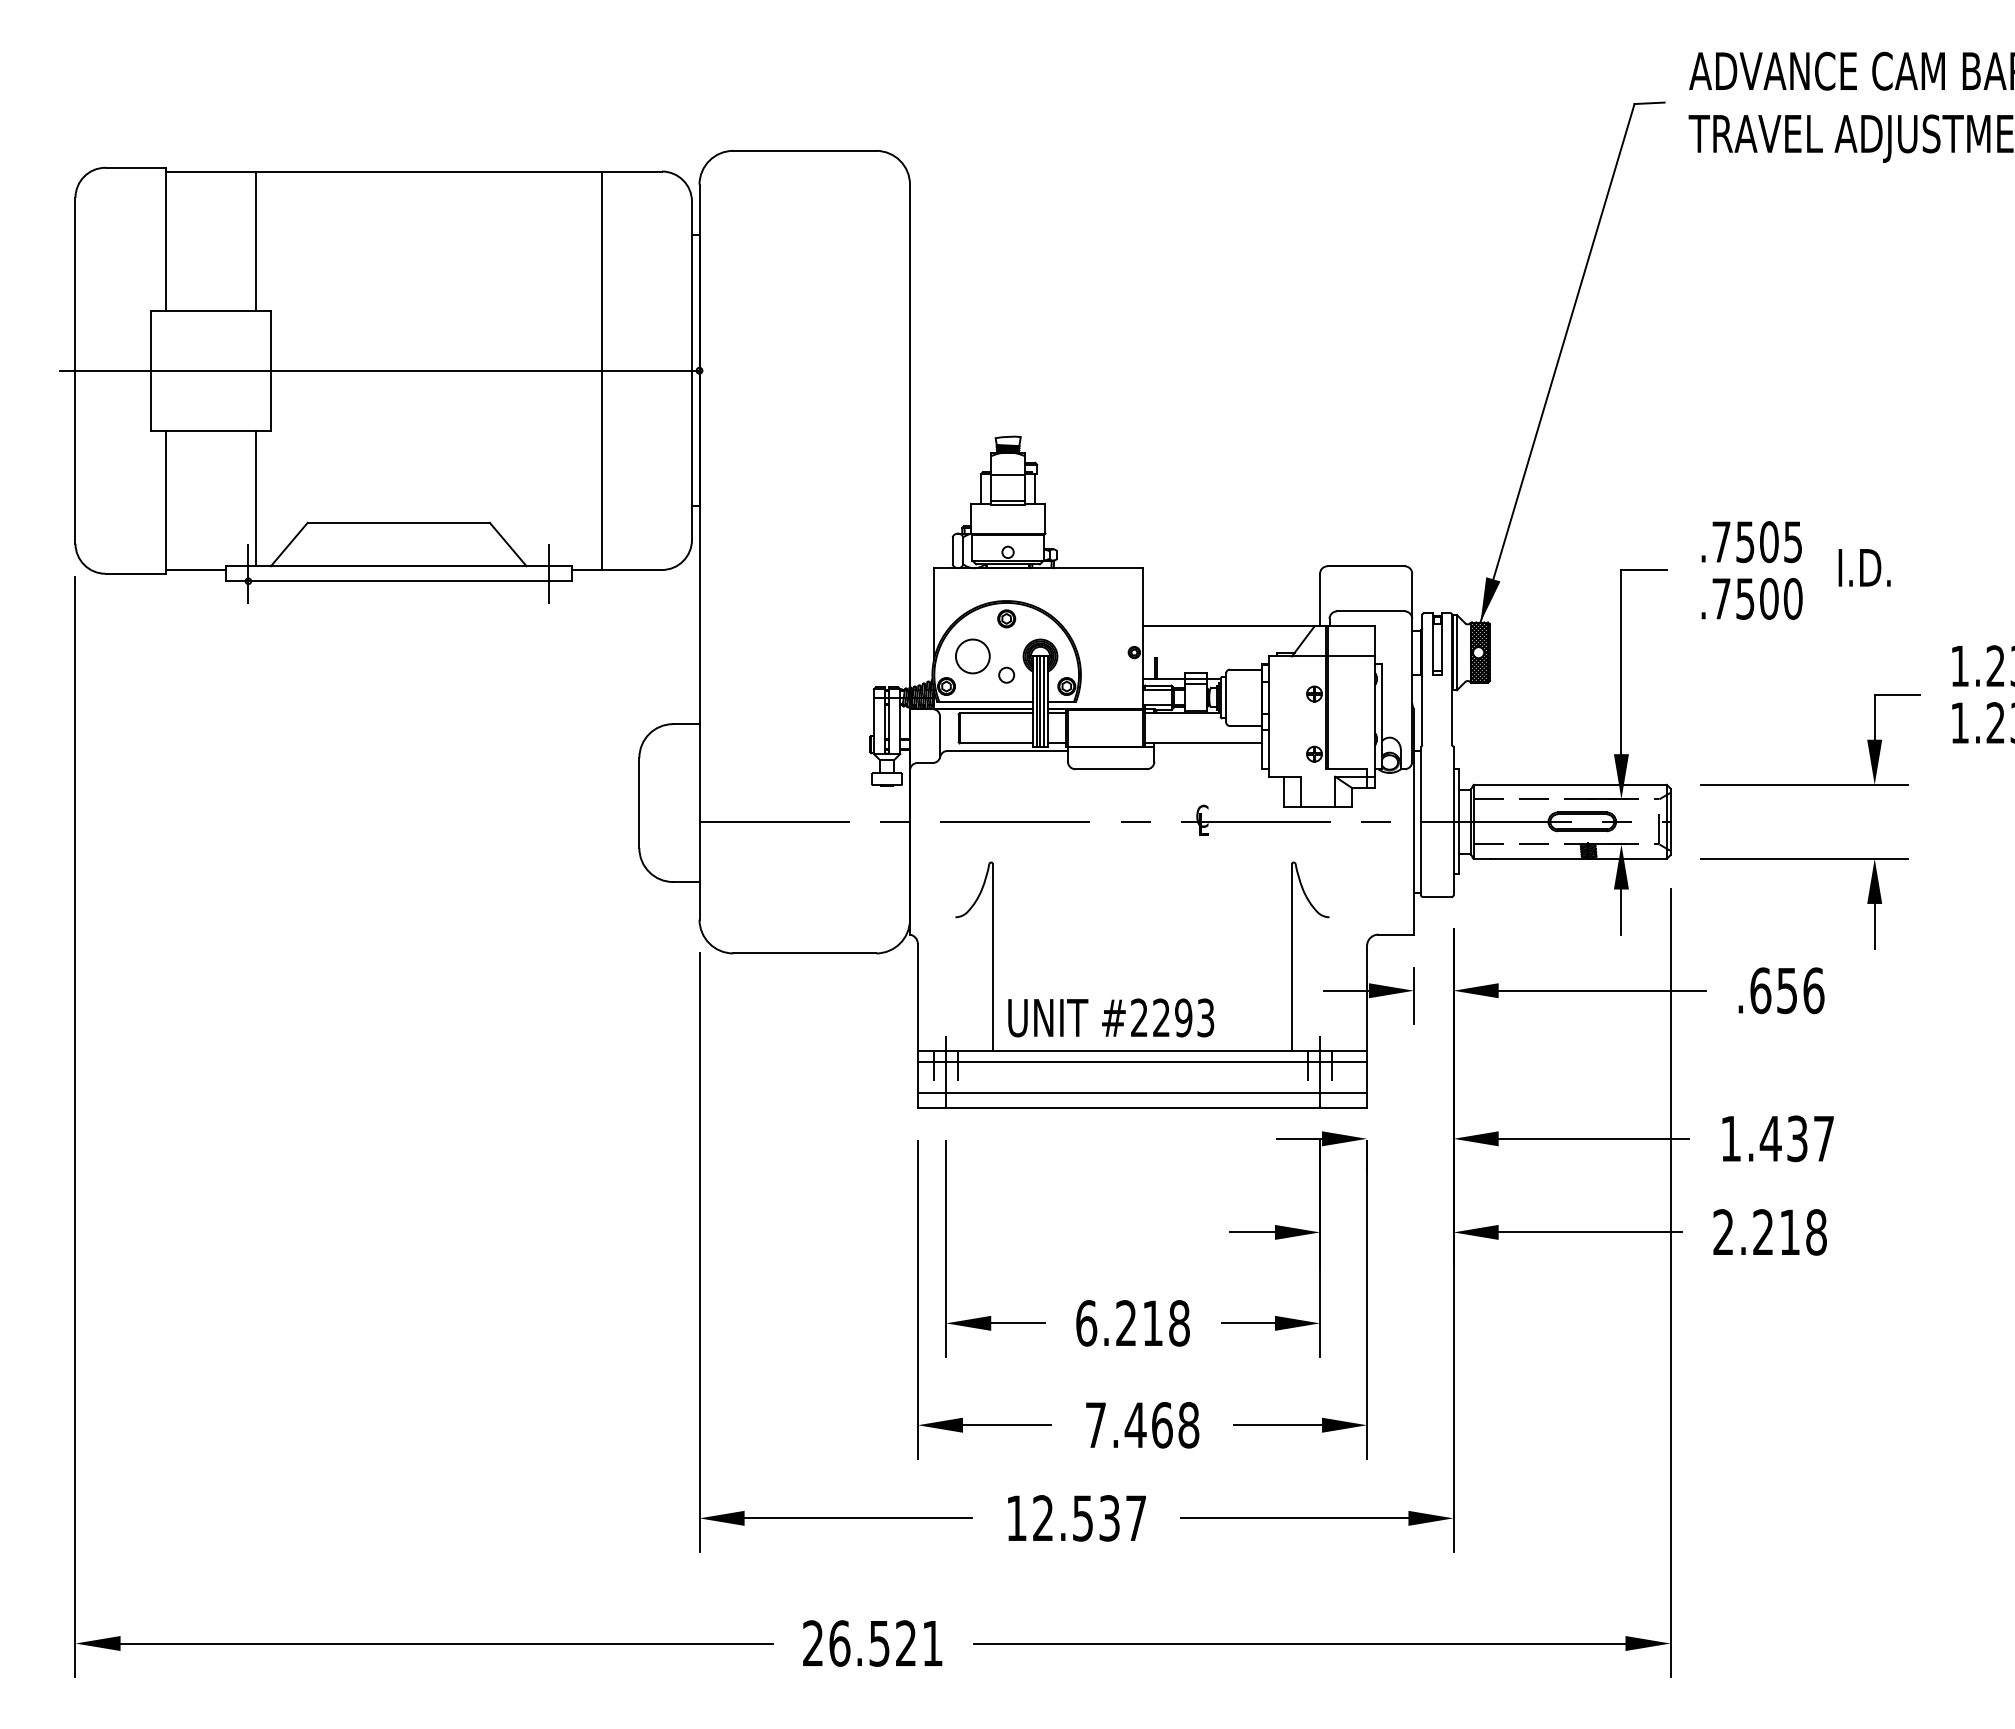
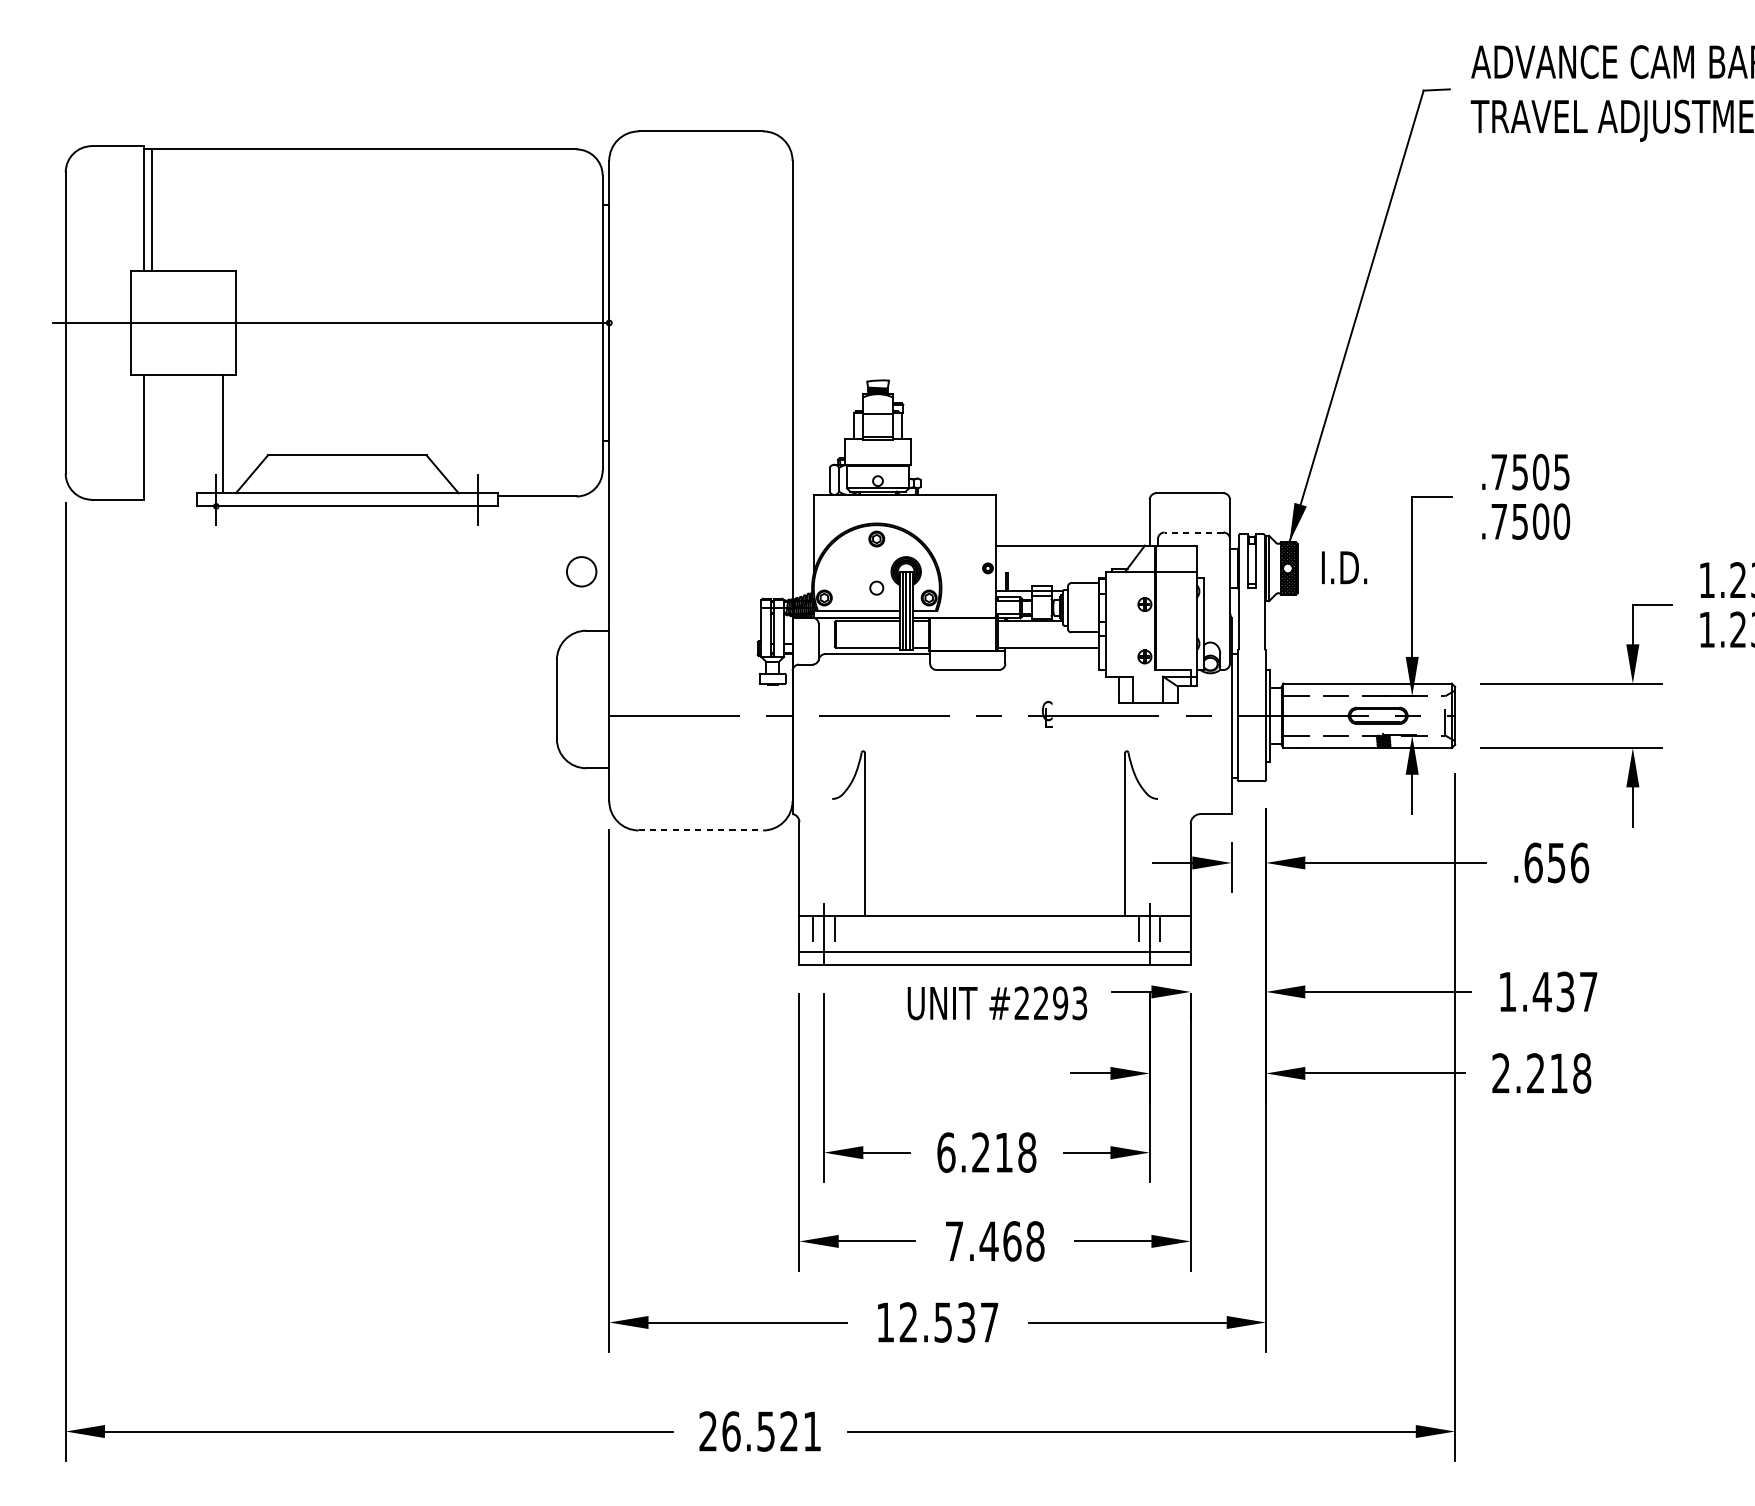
line: (255, 240) -> (151, 209), moved
line: (601, 370) -> (523, 322), removed
text: (1864, 567) -> (1344, 567), moved
line: (195, 570) -> (170, 496), removed
line: (1370, 611) -> (1193, 532), solid -> dashed
circle: (972, 656) -> (581, 571), moved
line: (805, 953) -> (701, 830), solid -> dashed
text: (1111, 1017) -> (997, 1002), moved
line: (1142, 1062) -> (995, 925), removed

